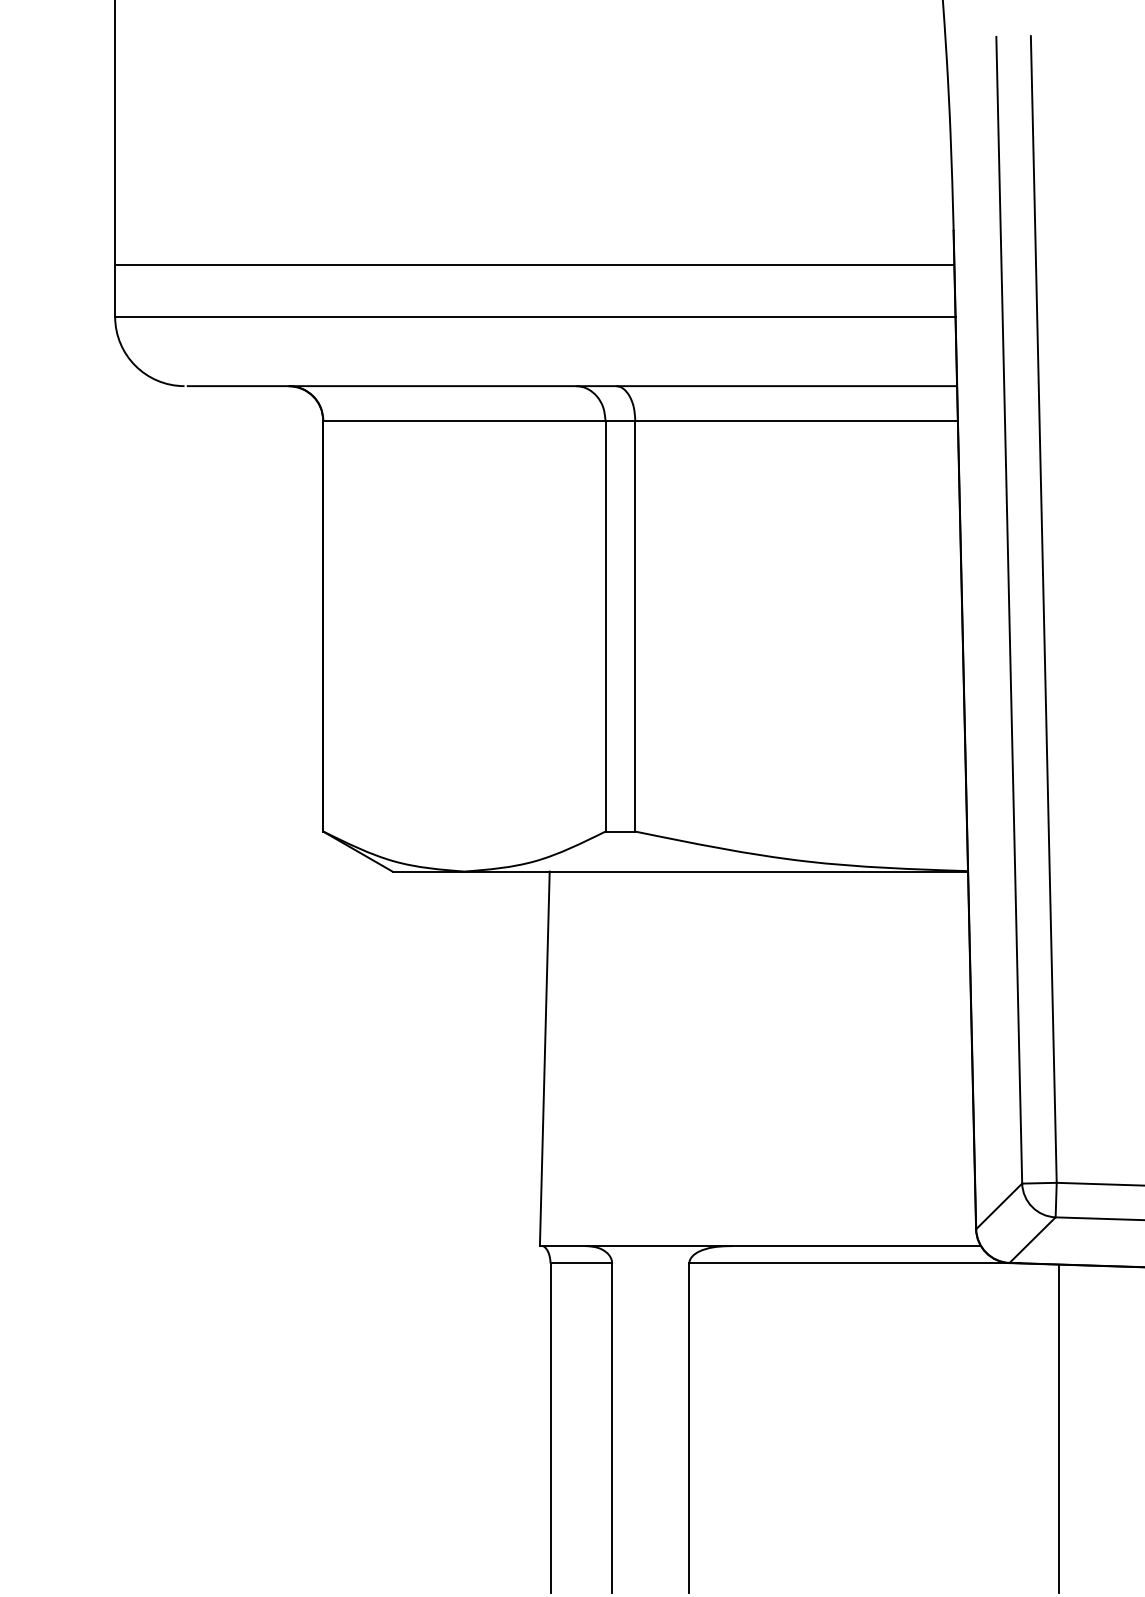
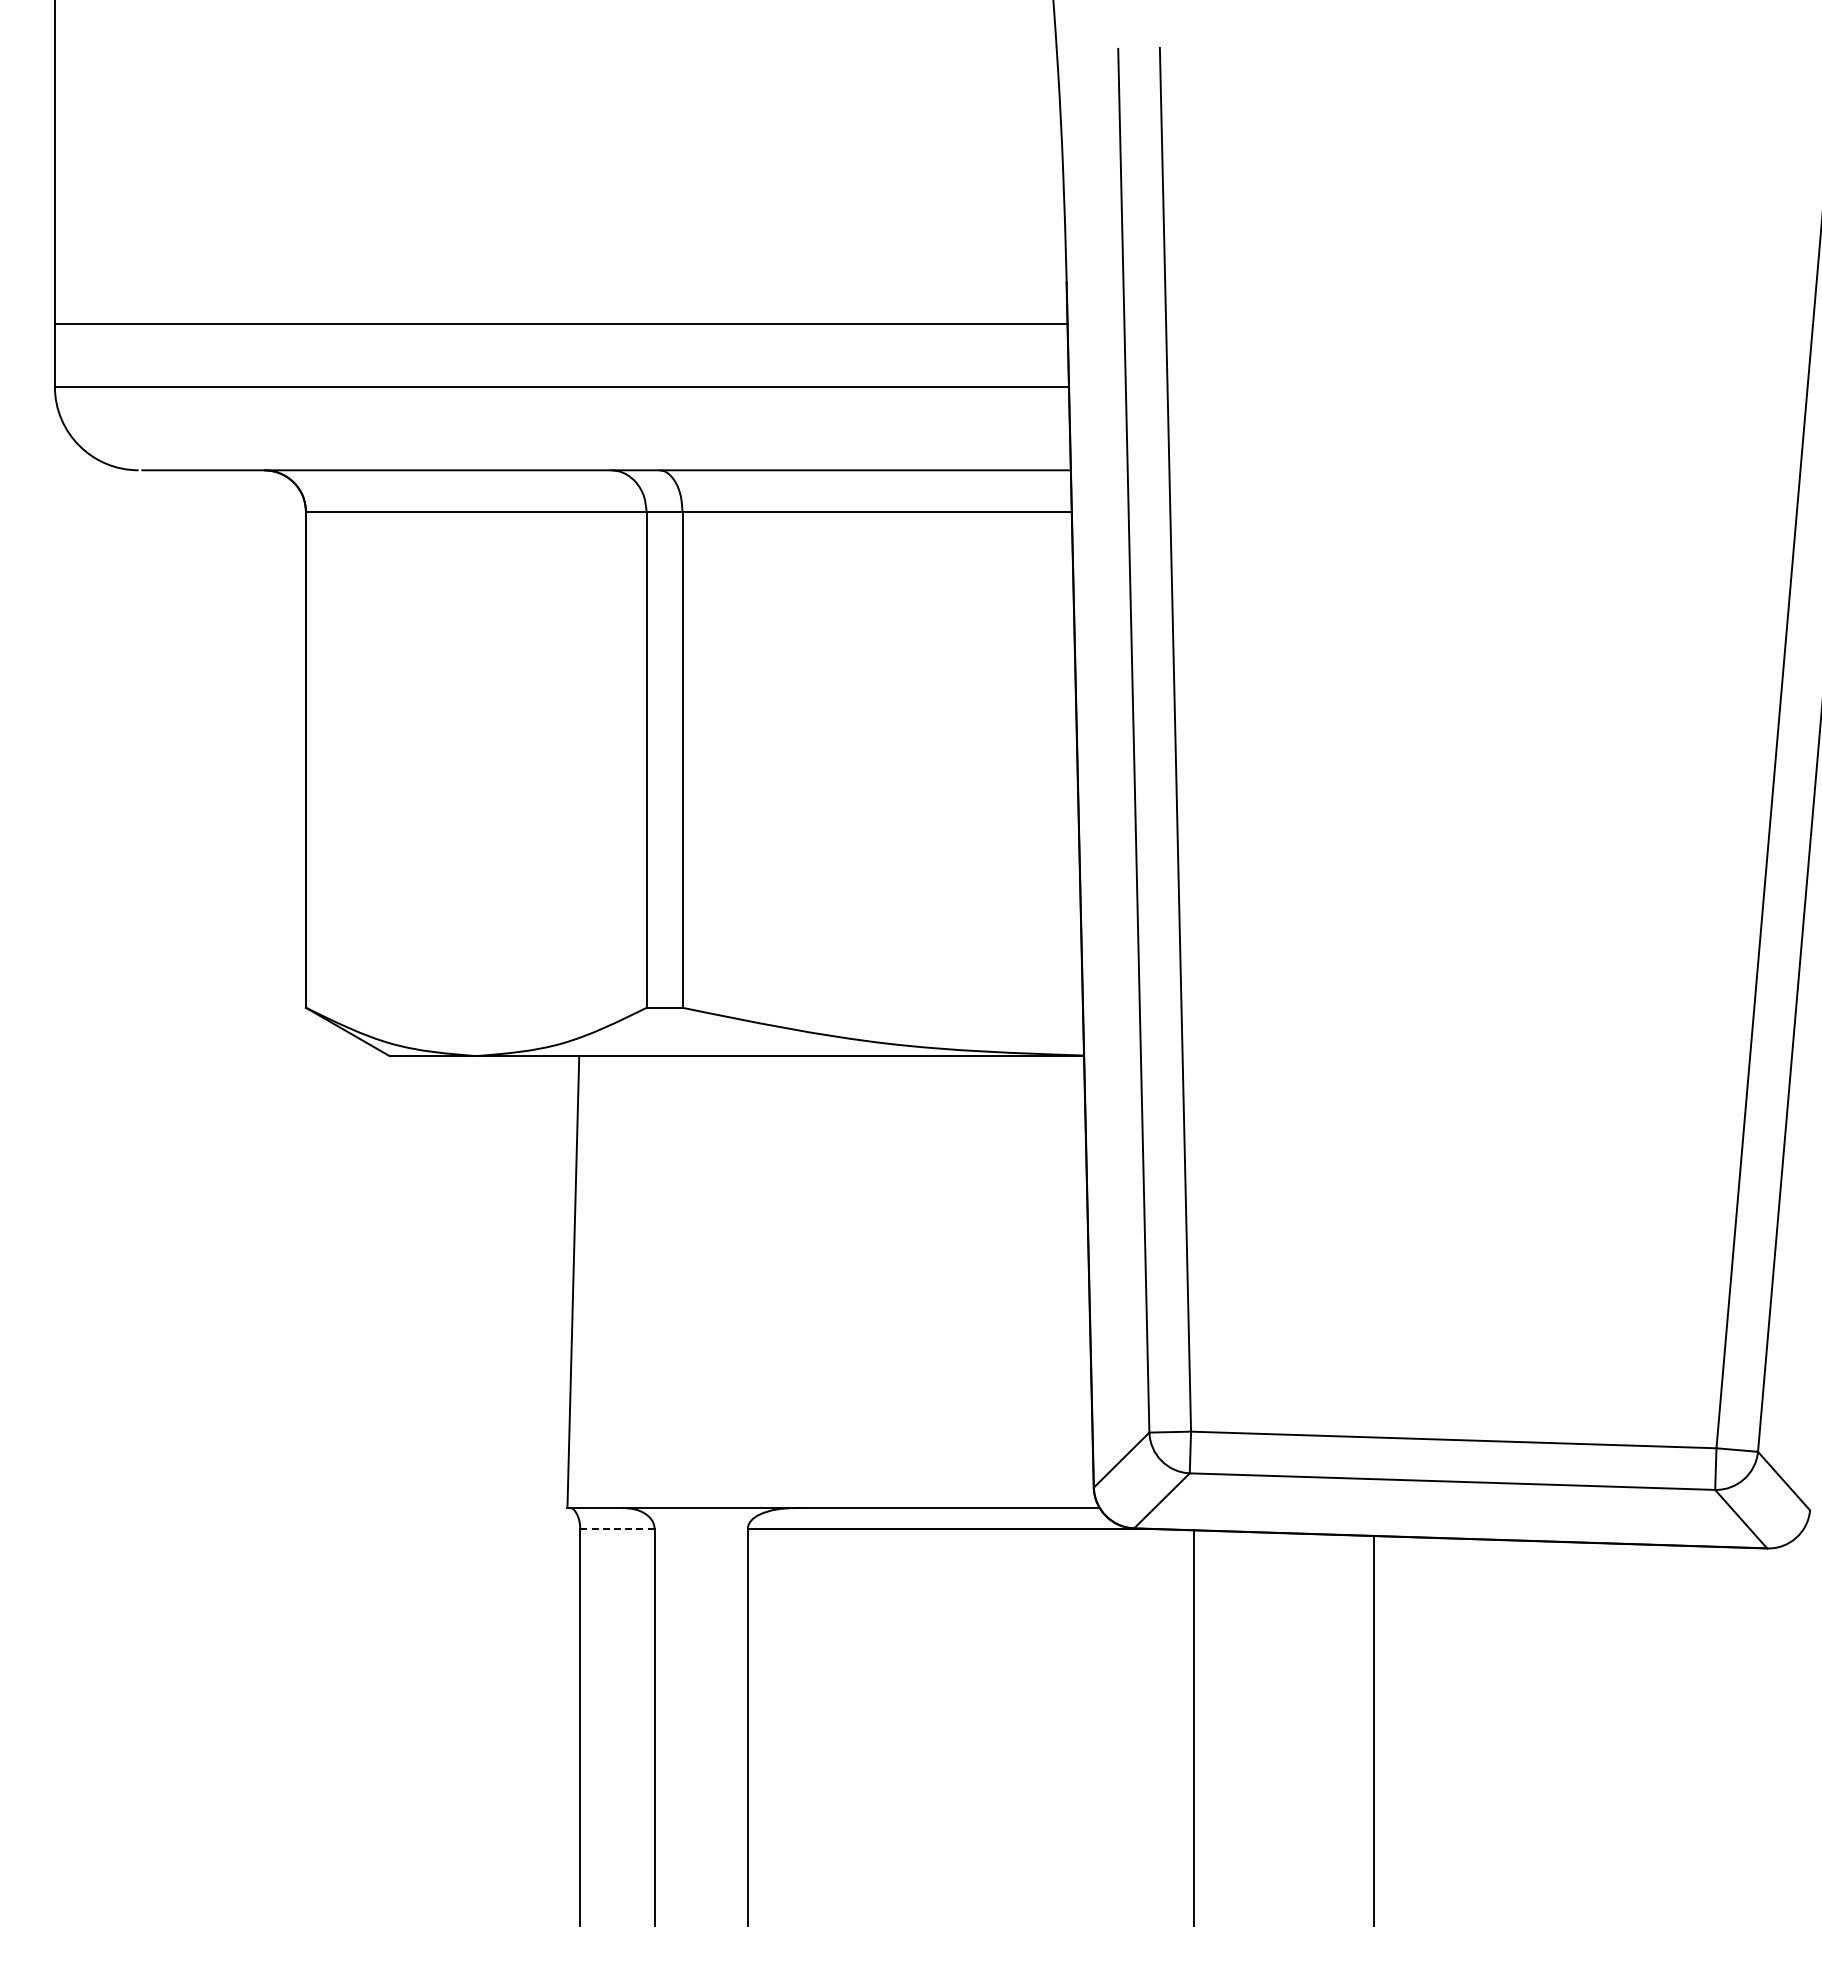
line: (580, 1263) -> (616, 1528), solid -> dashed

